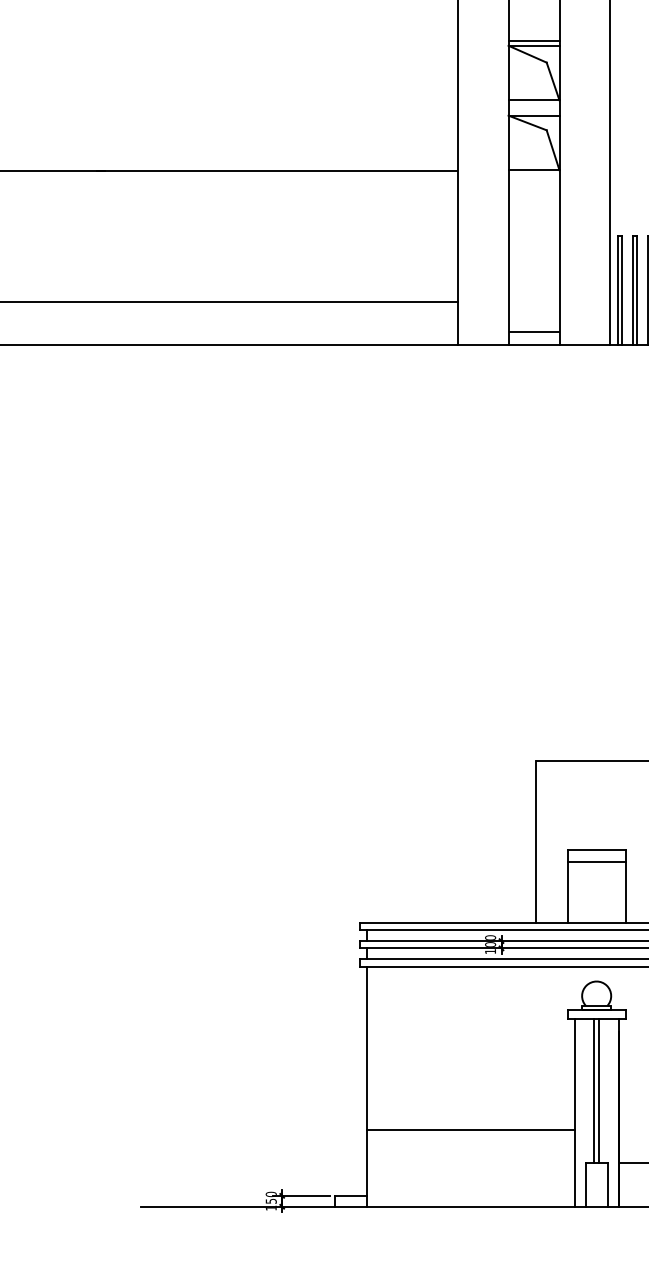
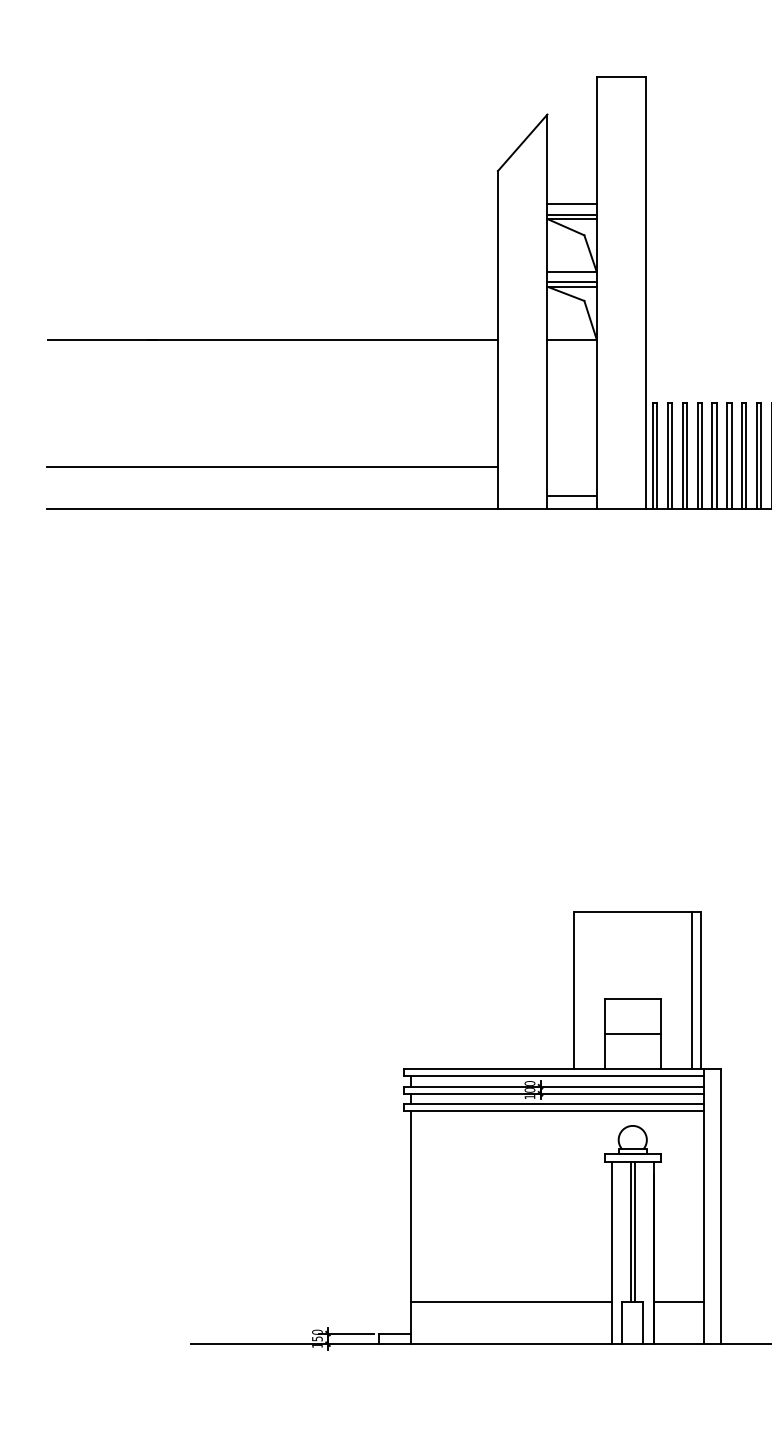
line: (533, 30) -> (571, 204), added
line: (533, 111) -> (571, 282), added
line: (596, 861) -> (632, 1033), moved
line: (470, 1129) -> (510, 1301), moved

